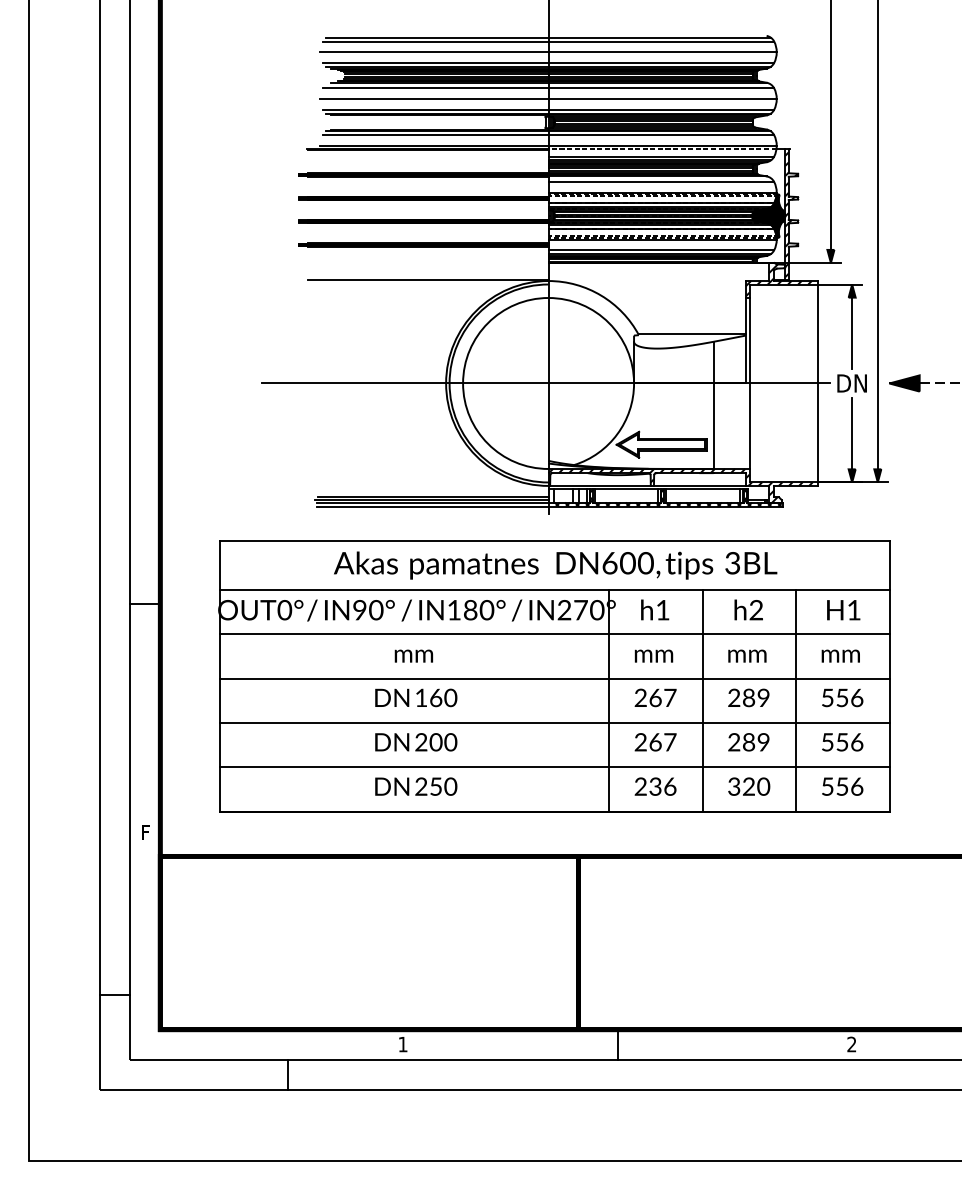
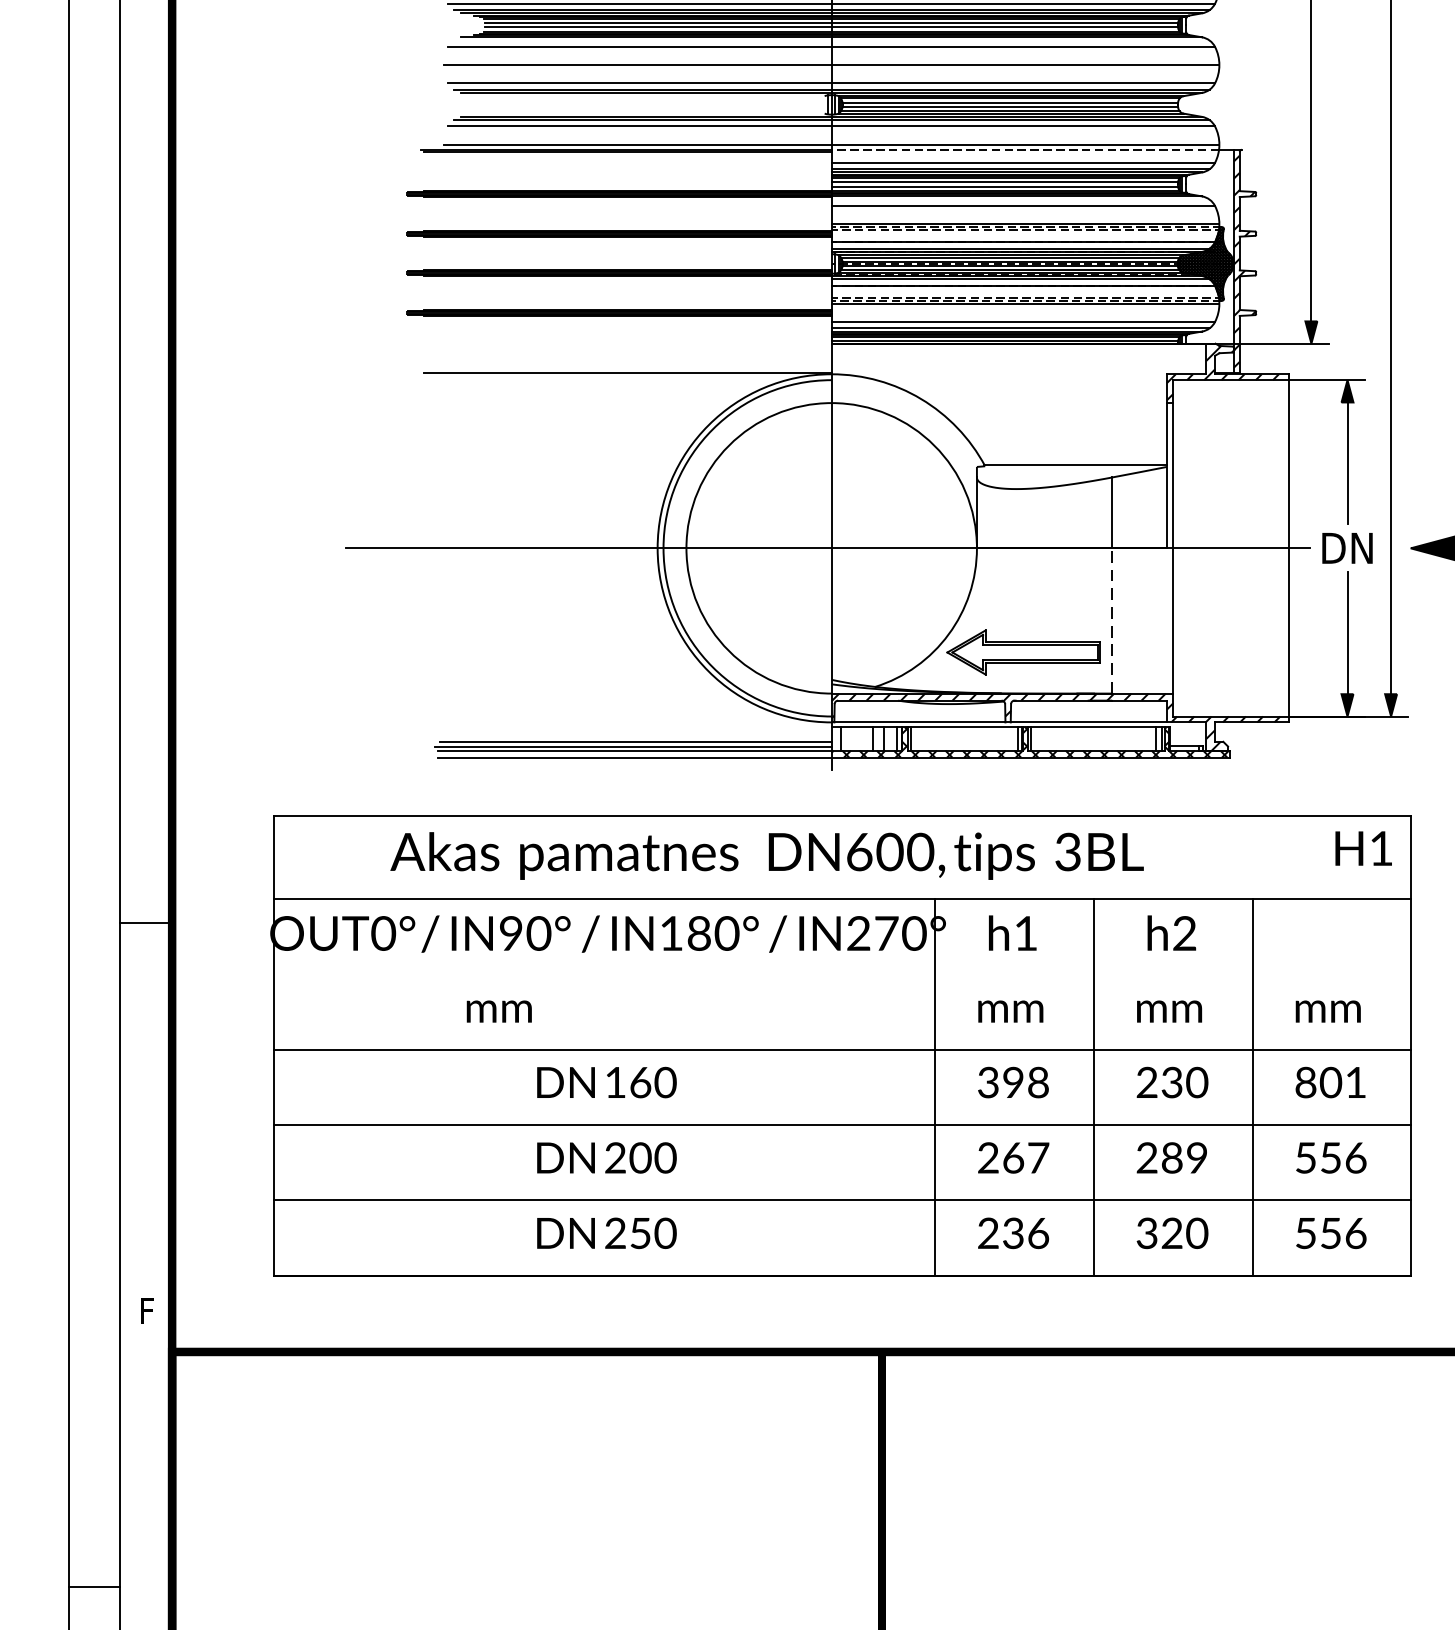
line: (713, 426) -> (1111, 621), solid -> dashed
text: (555, 565) -> (767, 855), moved
text: (843, 610) -> (1363, 849), moved
line: (554, 634) -> (841, 974), removed
text: (413, 655) -> (498, 1010), moved
text: (655, 697) -> (1013, 1081), 267 -> 398
text: (842, 697) -> (1331, 1081), 556 -> 801
text: (756, 698) -> (1184, 1083), 289 -> 230

